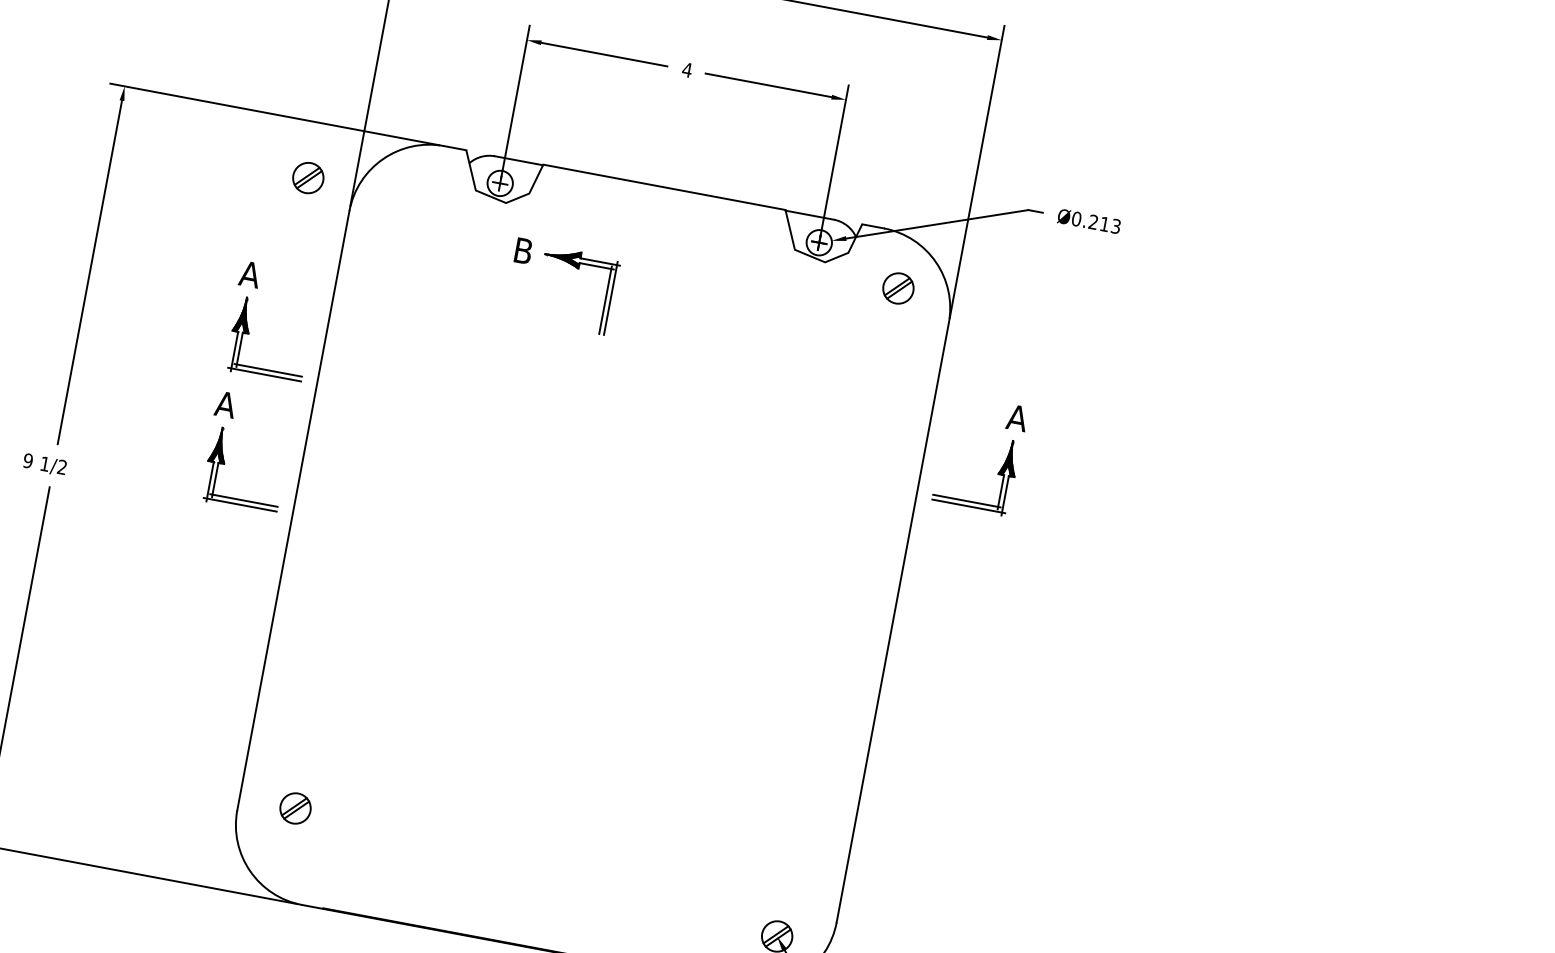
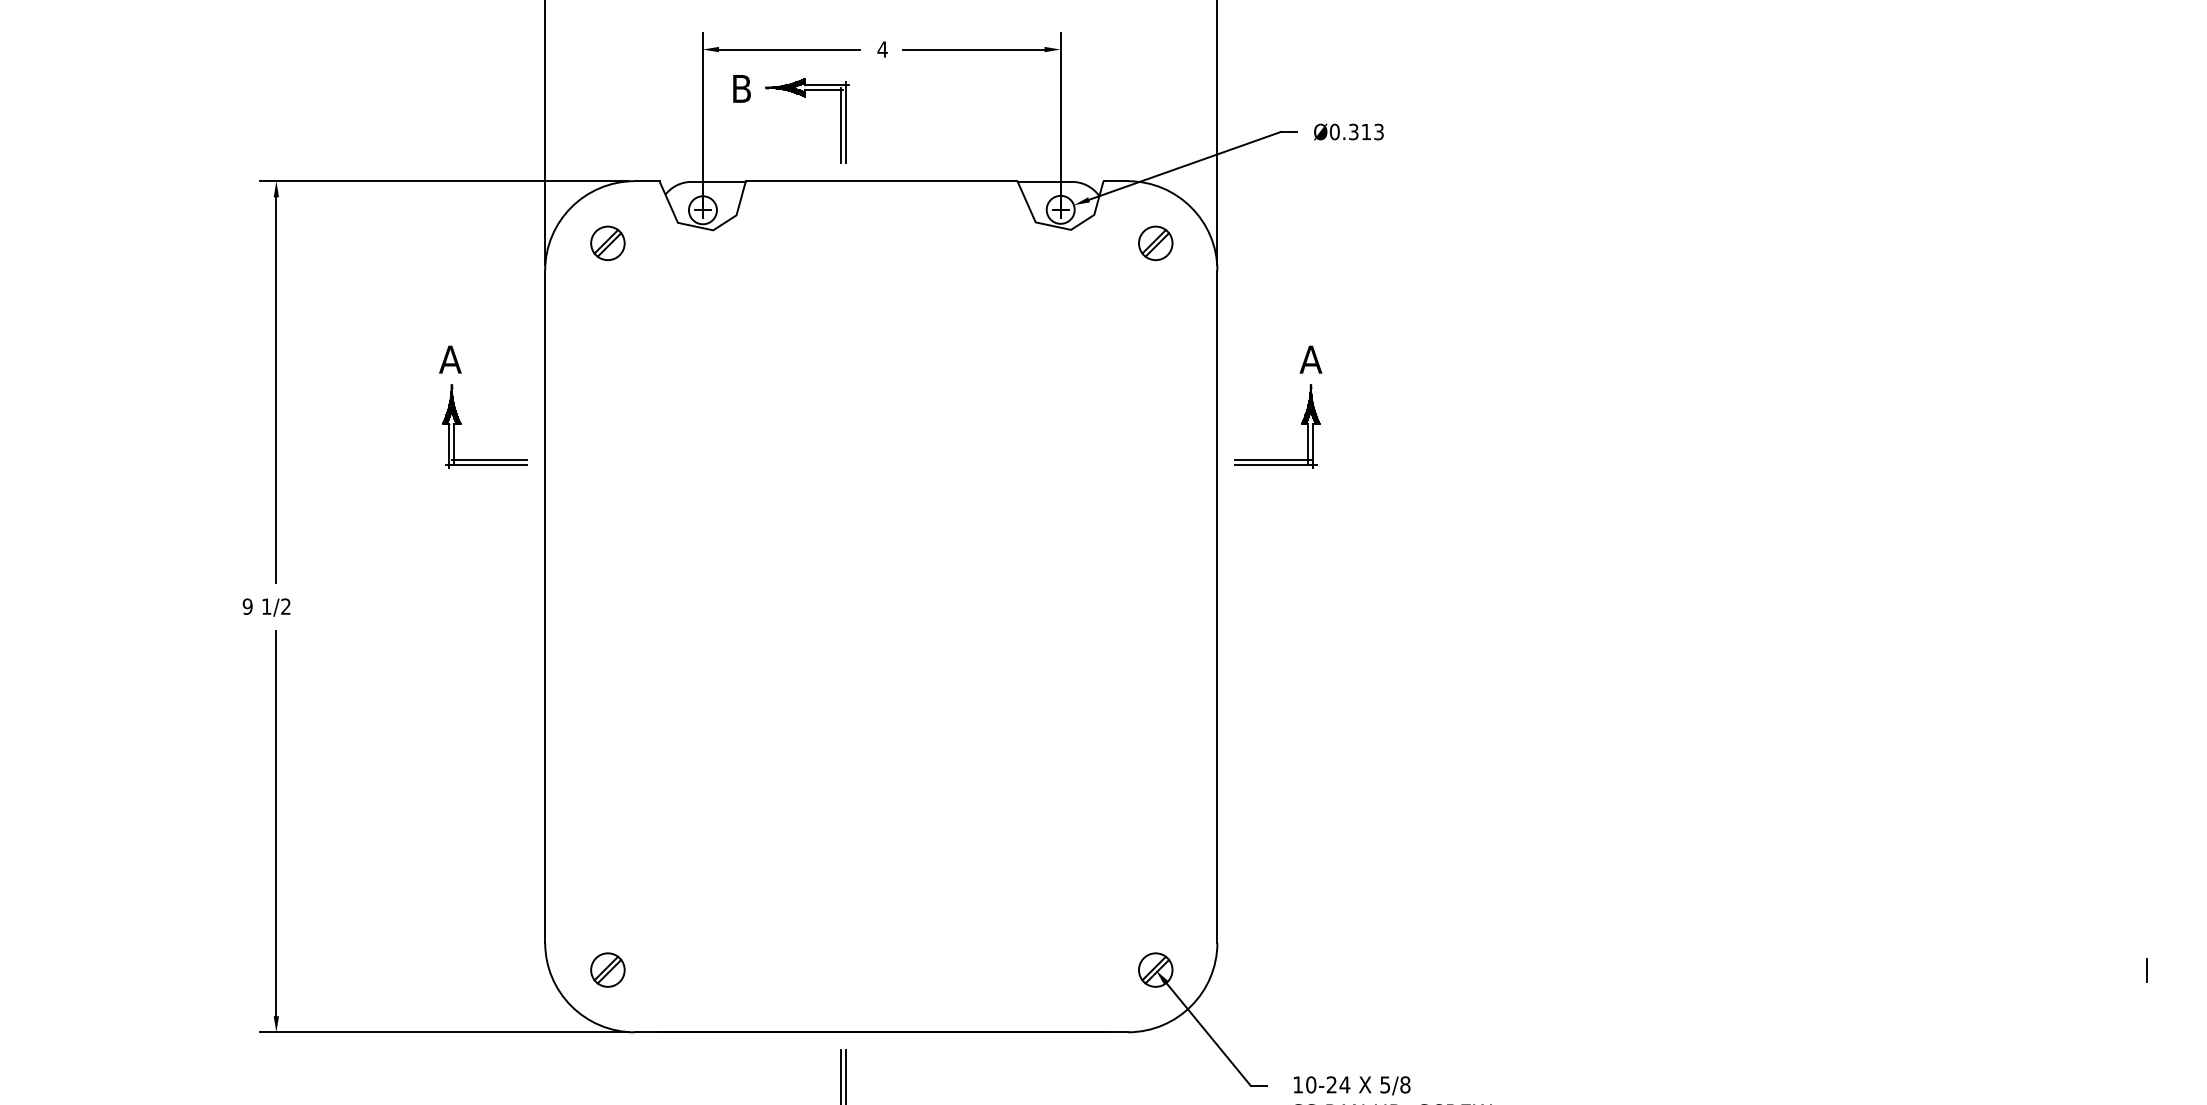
part: (308, 177) -> (607, 242), moved
text: (1093, 222) -> (1353, 132), Ø0.213 -> Ø0.313
part: (575, 267) -> (801, 96), moved
part: (223, 455) -> (458, 561), removed
part: (295, 807) -> (607, 969), moved

